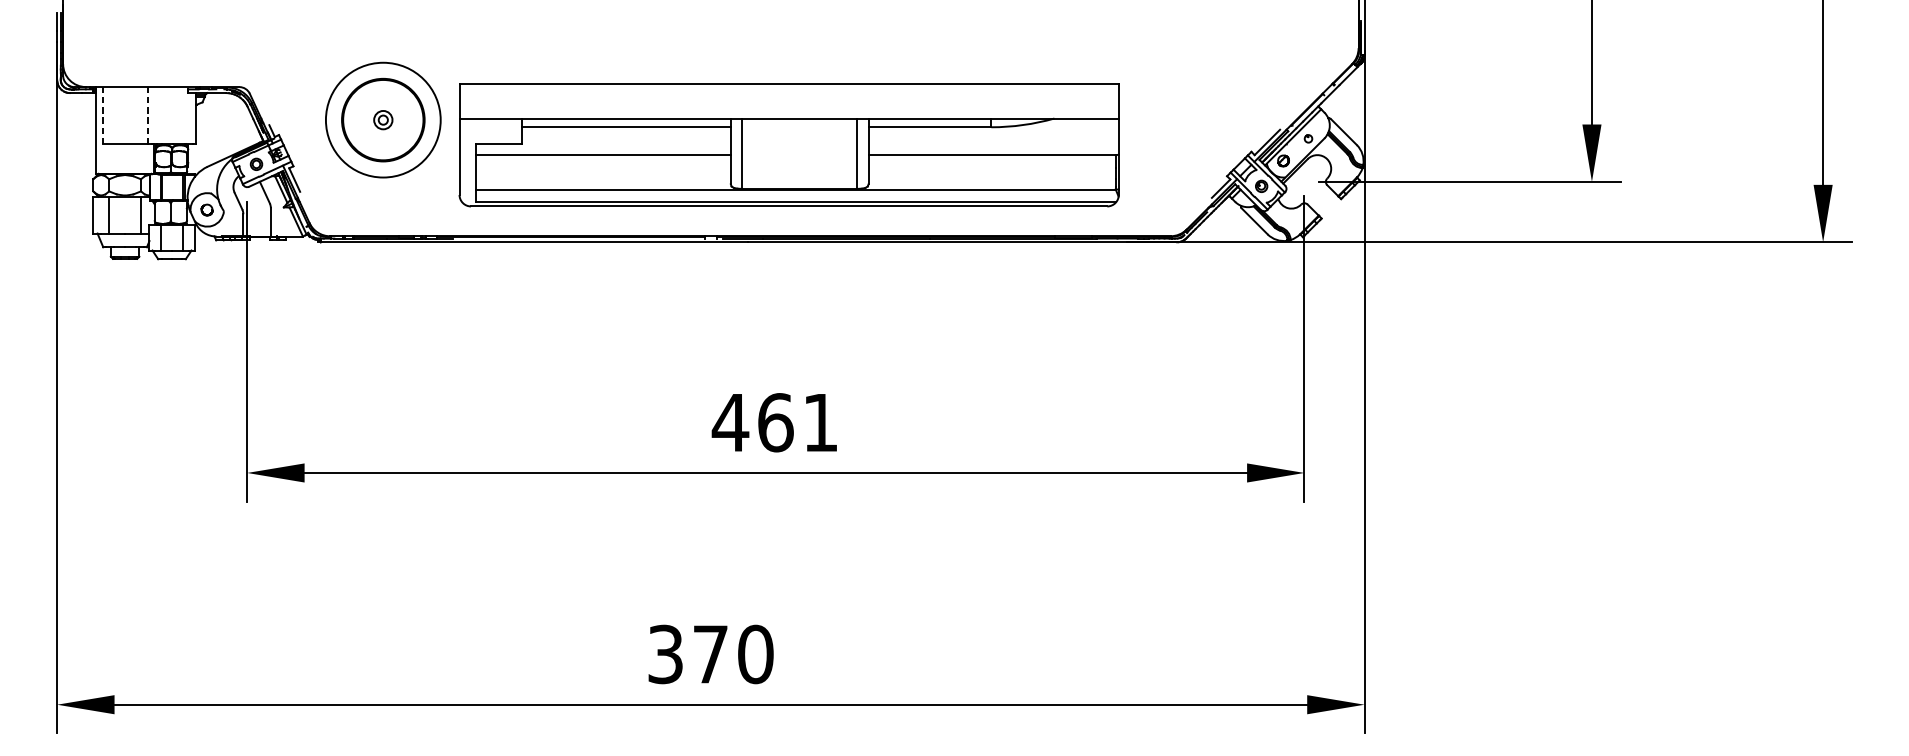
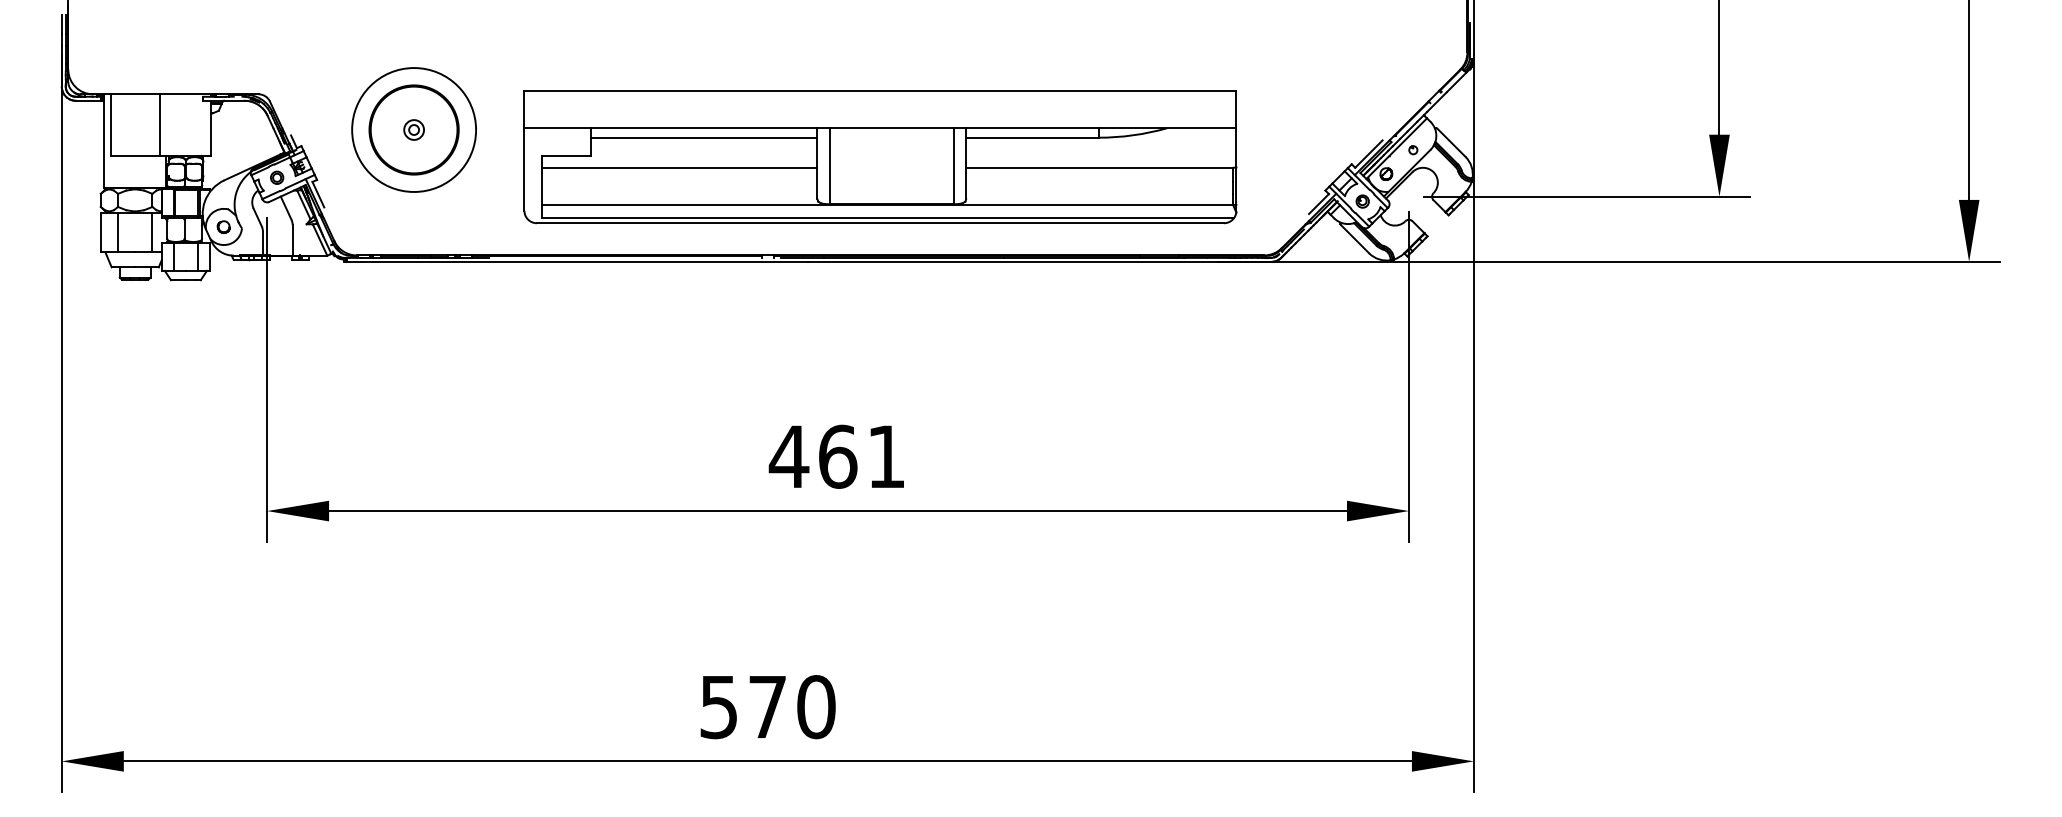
line: (103, 115) -> (111, 125), dashed -> solid
line: (147, 115) -> (159, 125), dashed -> solid
part: (789, 145) -> (880, 157), moved
text: (666, 653) -> (719, 706), 370 -> 570

